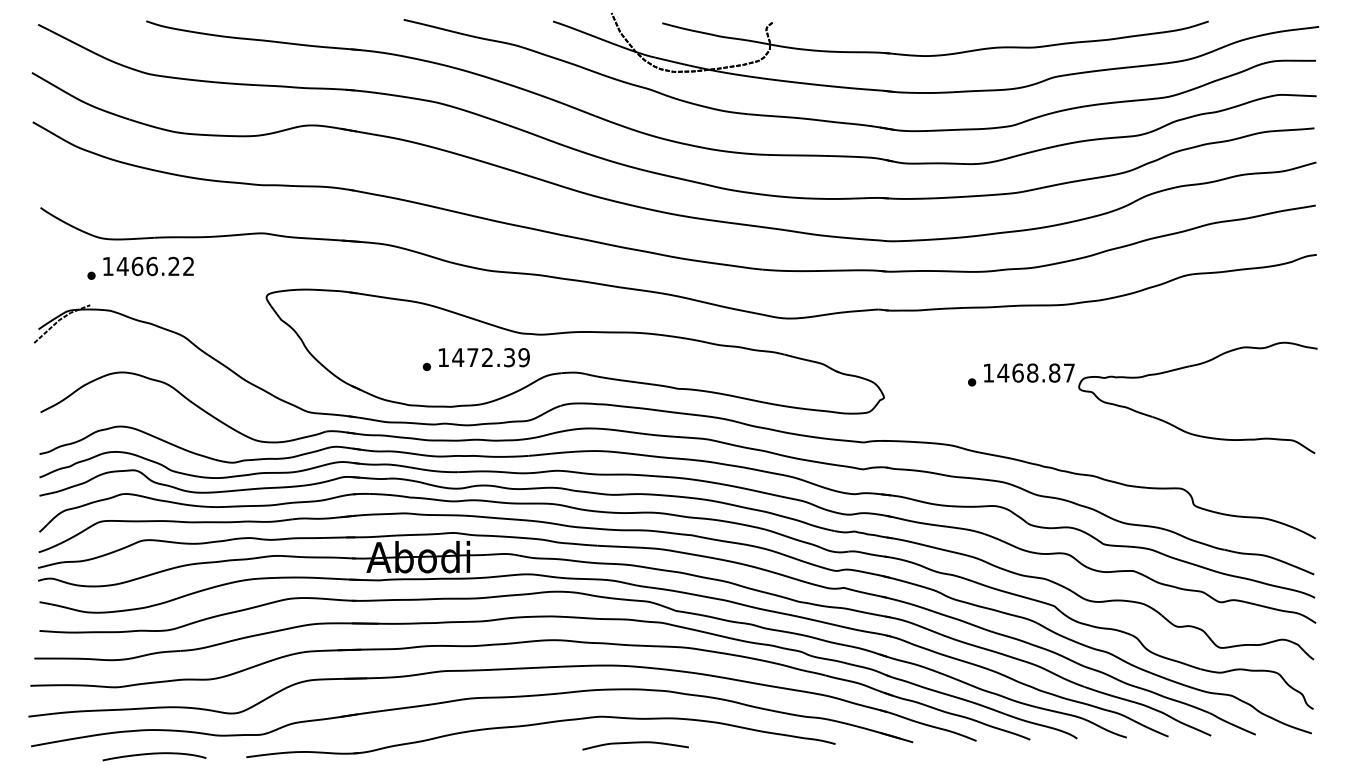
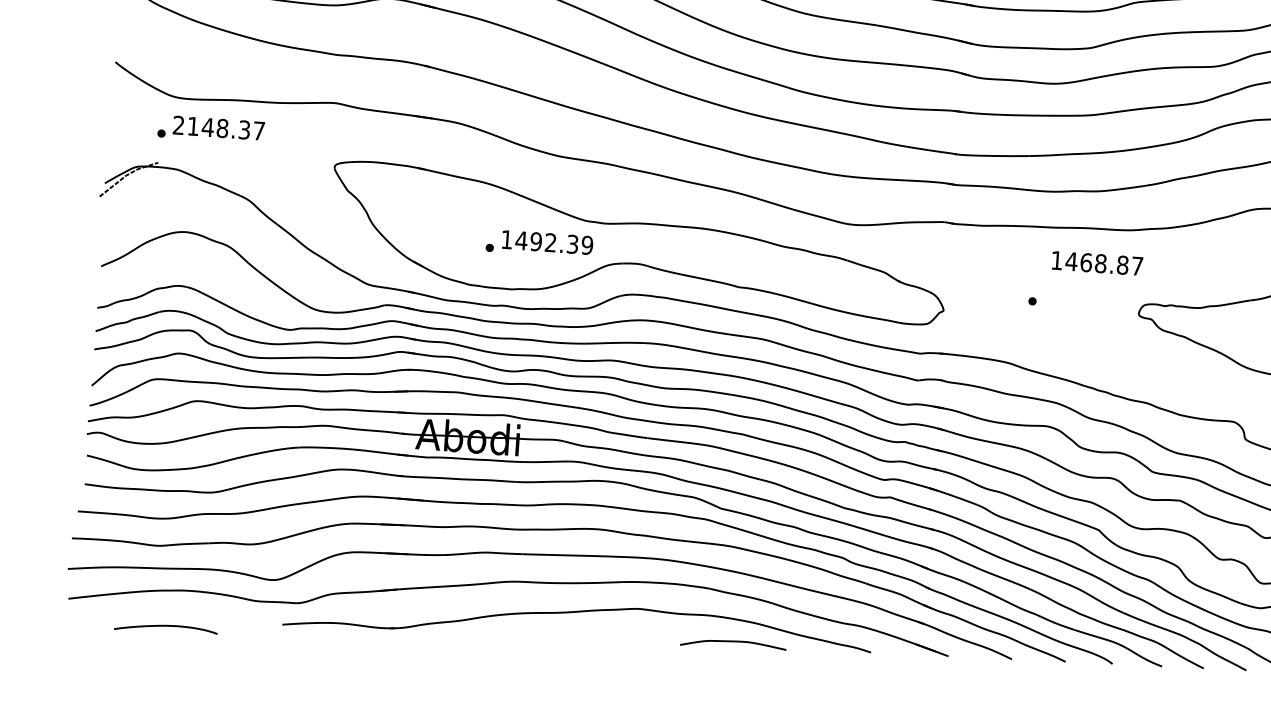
text: (148, 266) -> (219, 128), 1466.22 -> 2148.37
text: (472, 357) -> (535, 241), 1472.39 -> 1492.39
text: (1029, 372) -> (1097, 262), moved
curve: (635, 743) -> (733, 642), moved
curve: (154, 754) -> (166, 626), moved

